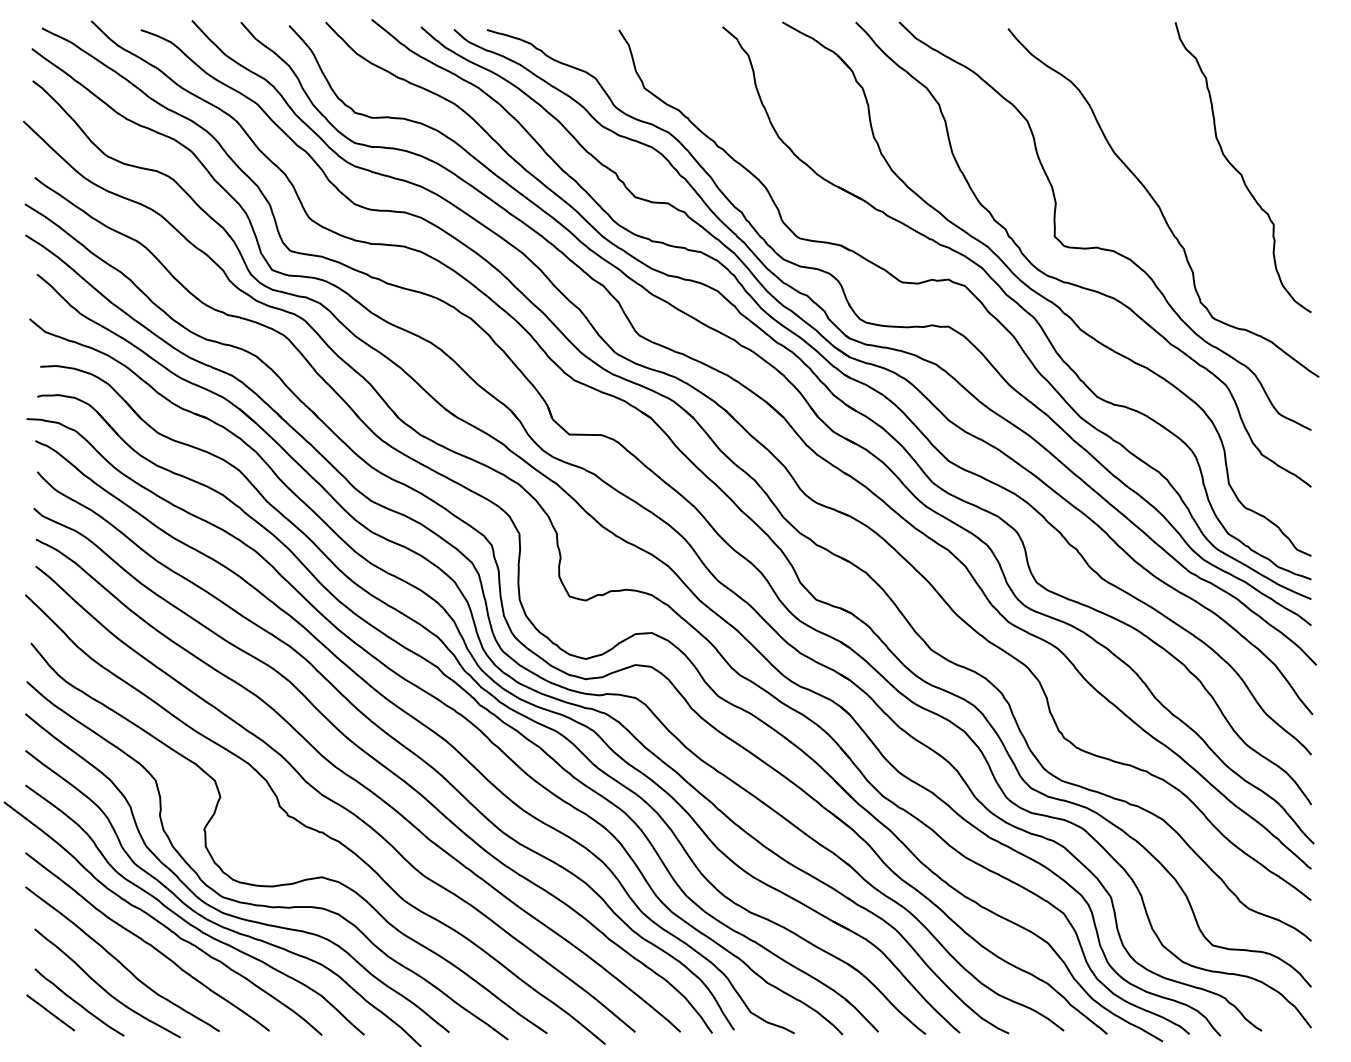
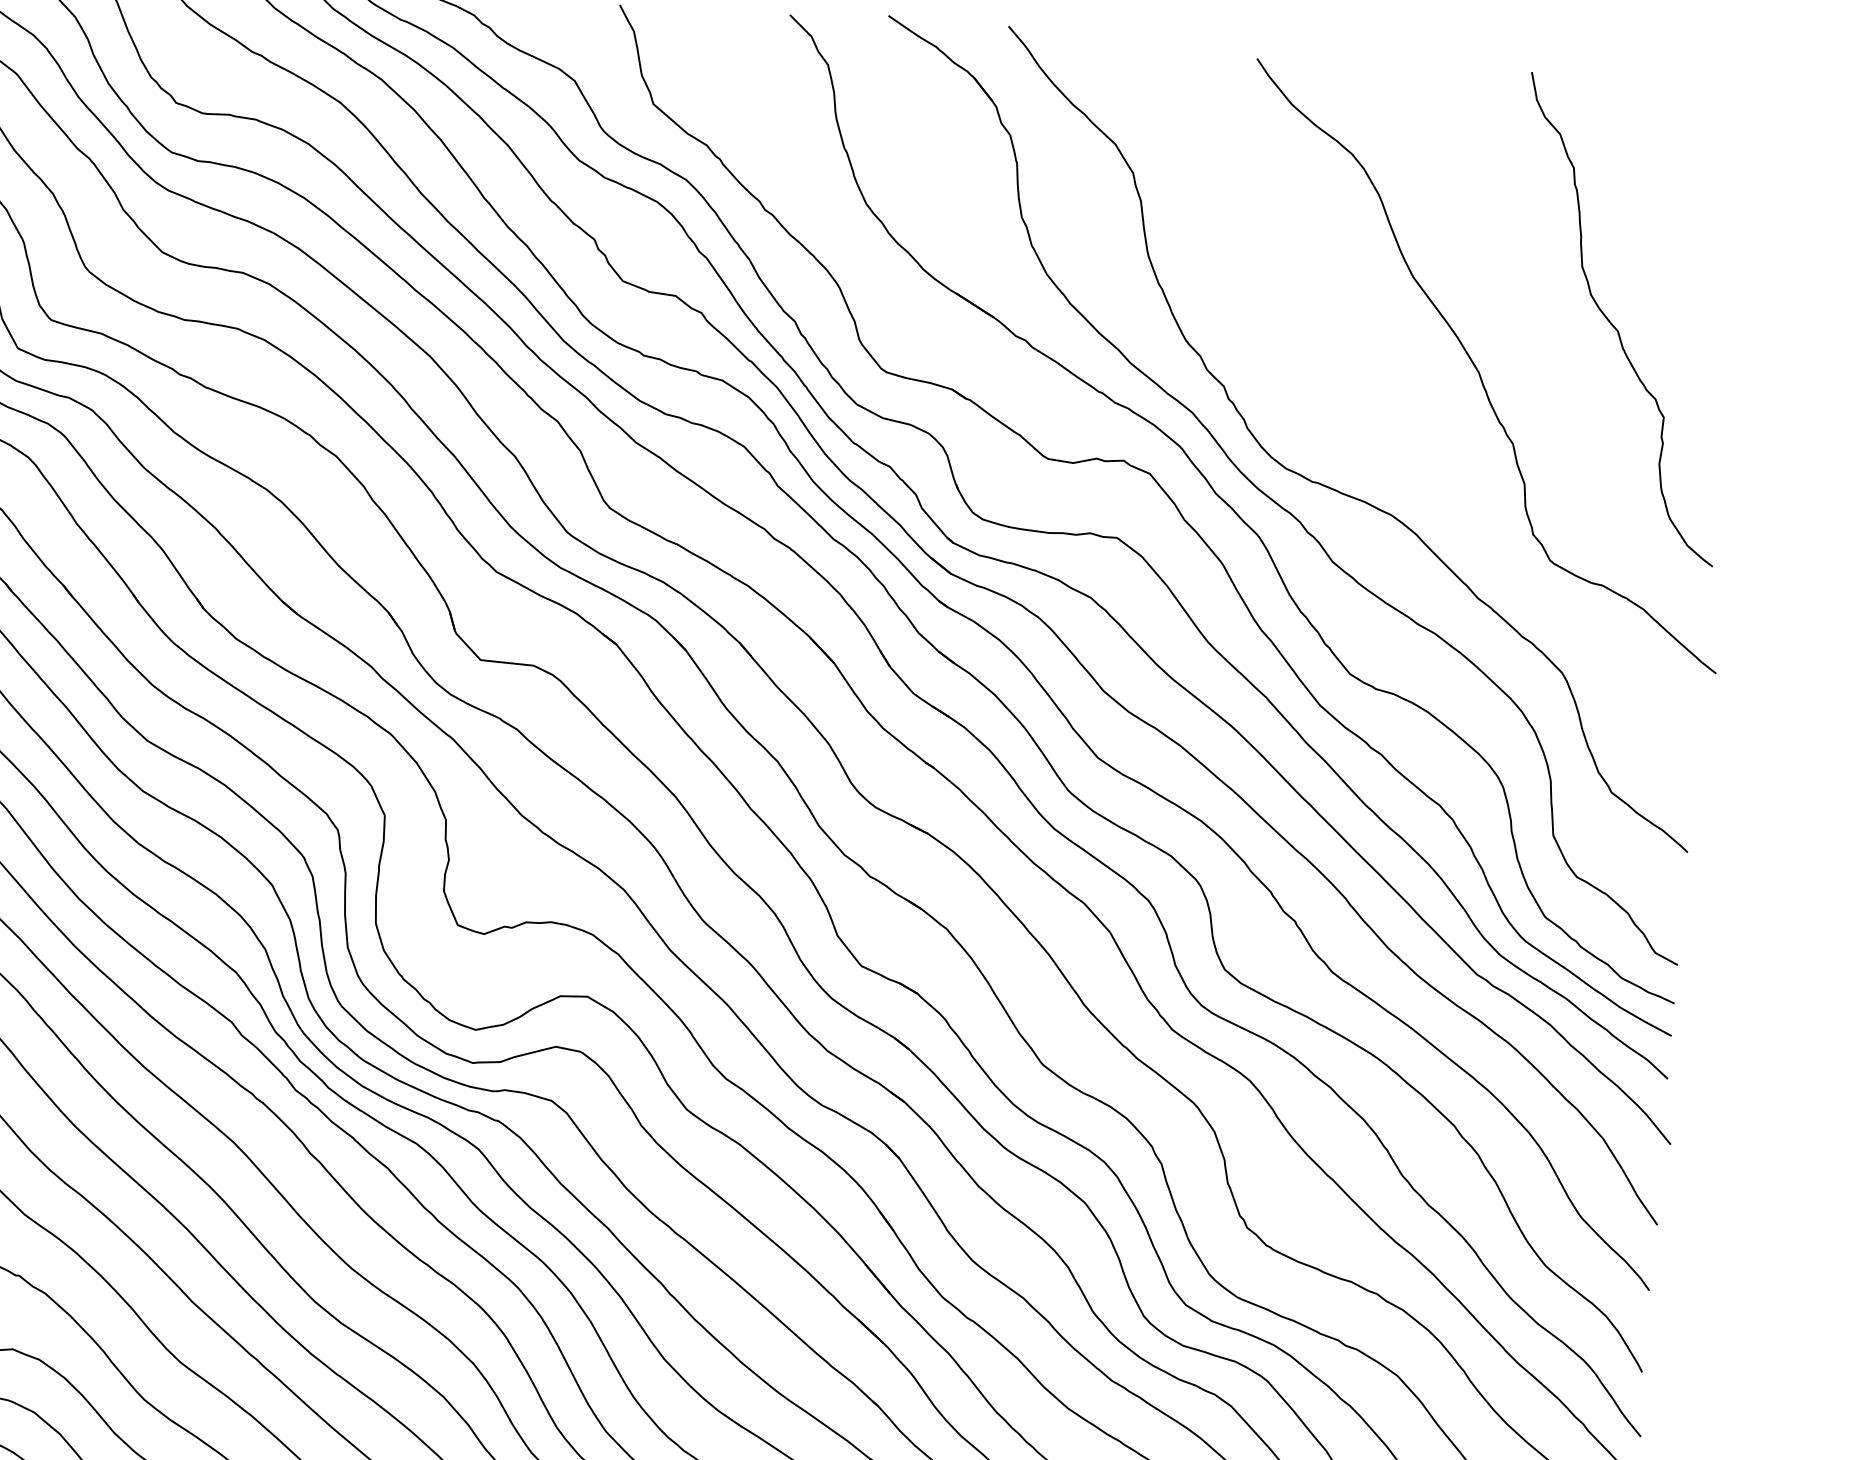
curve: (1097, 246) -> (1372, 427), removed

